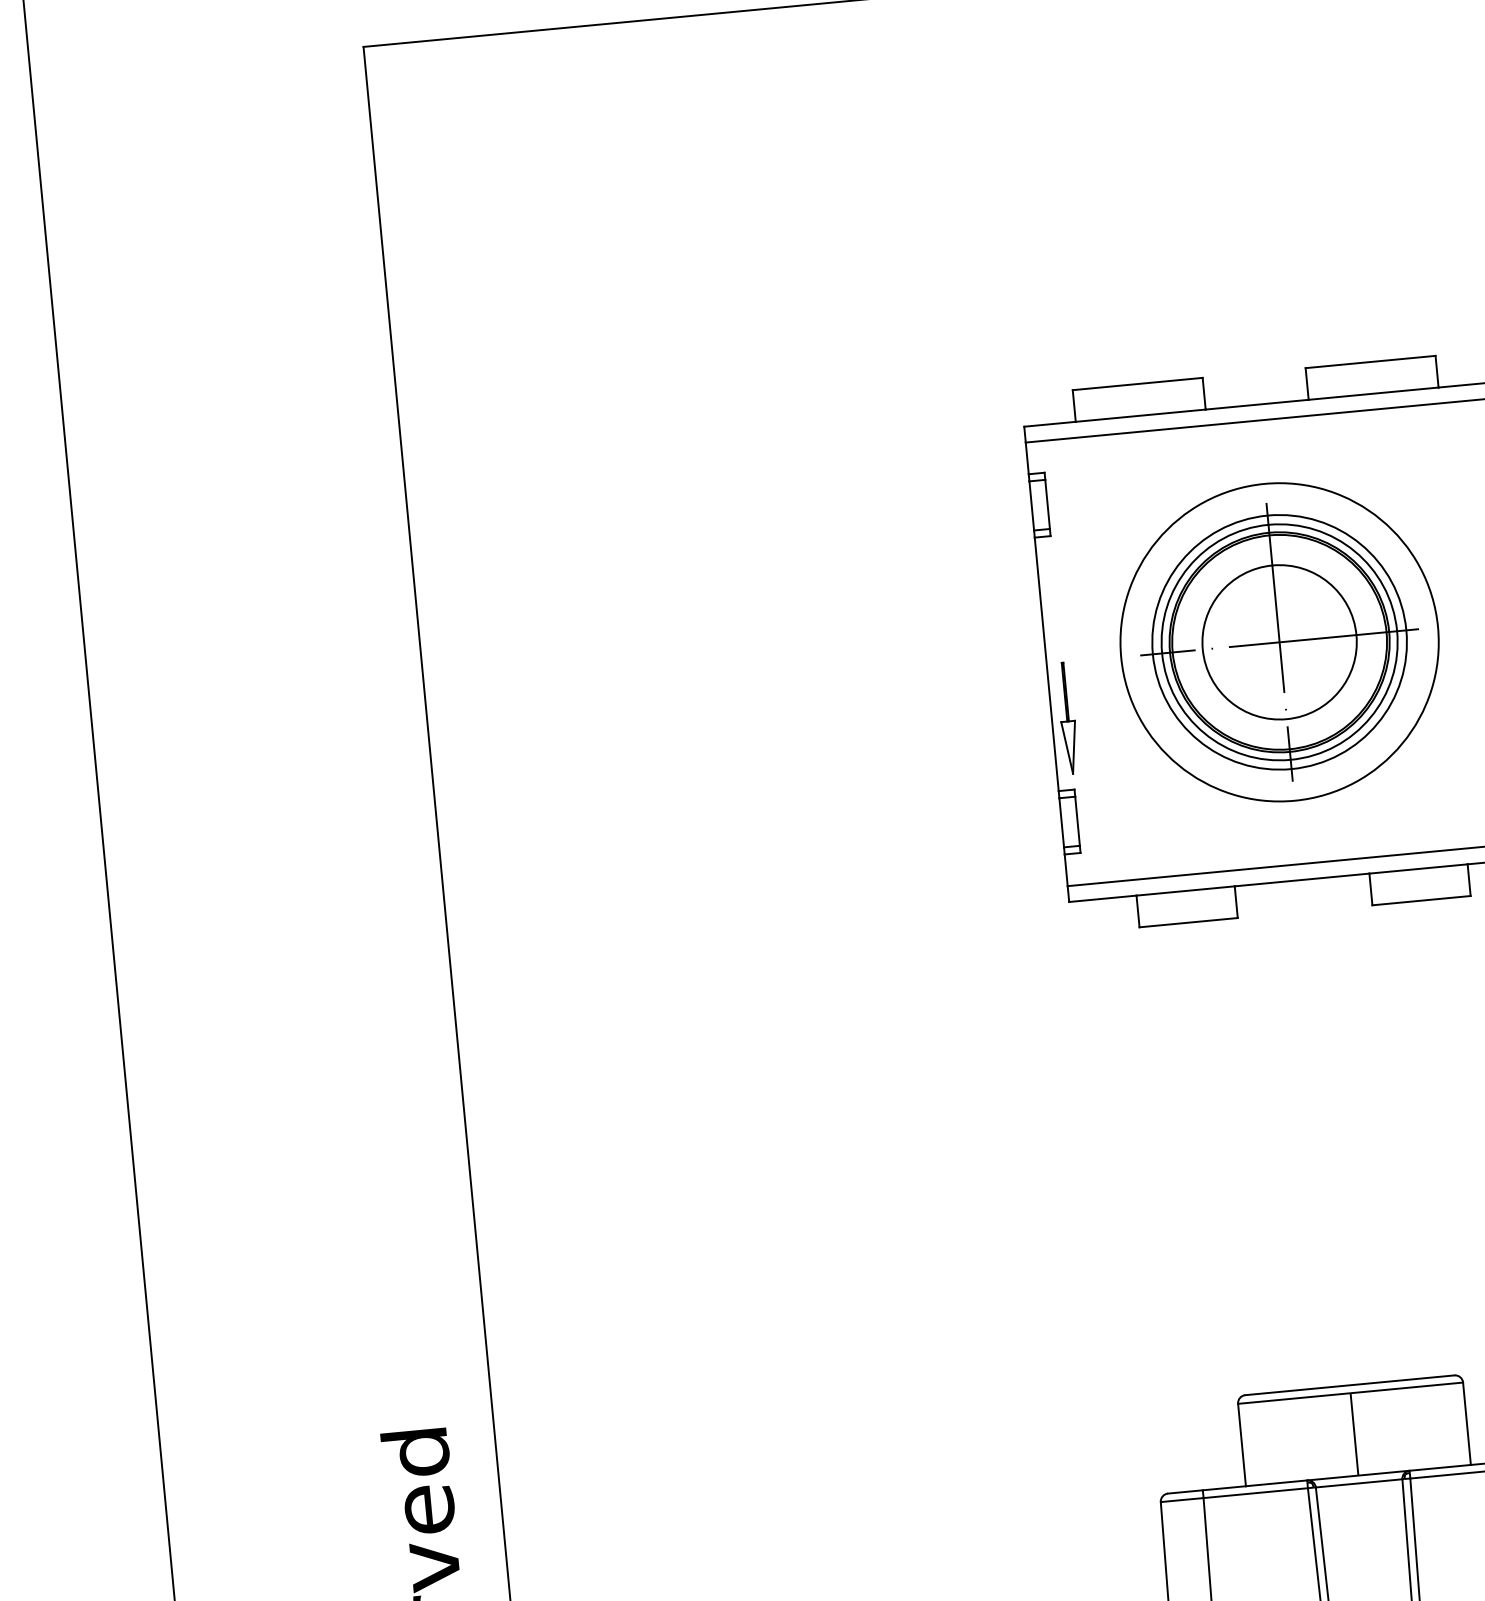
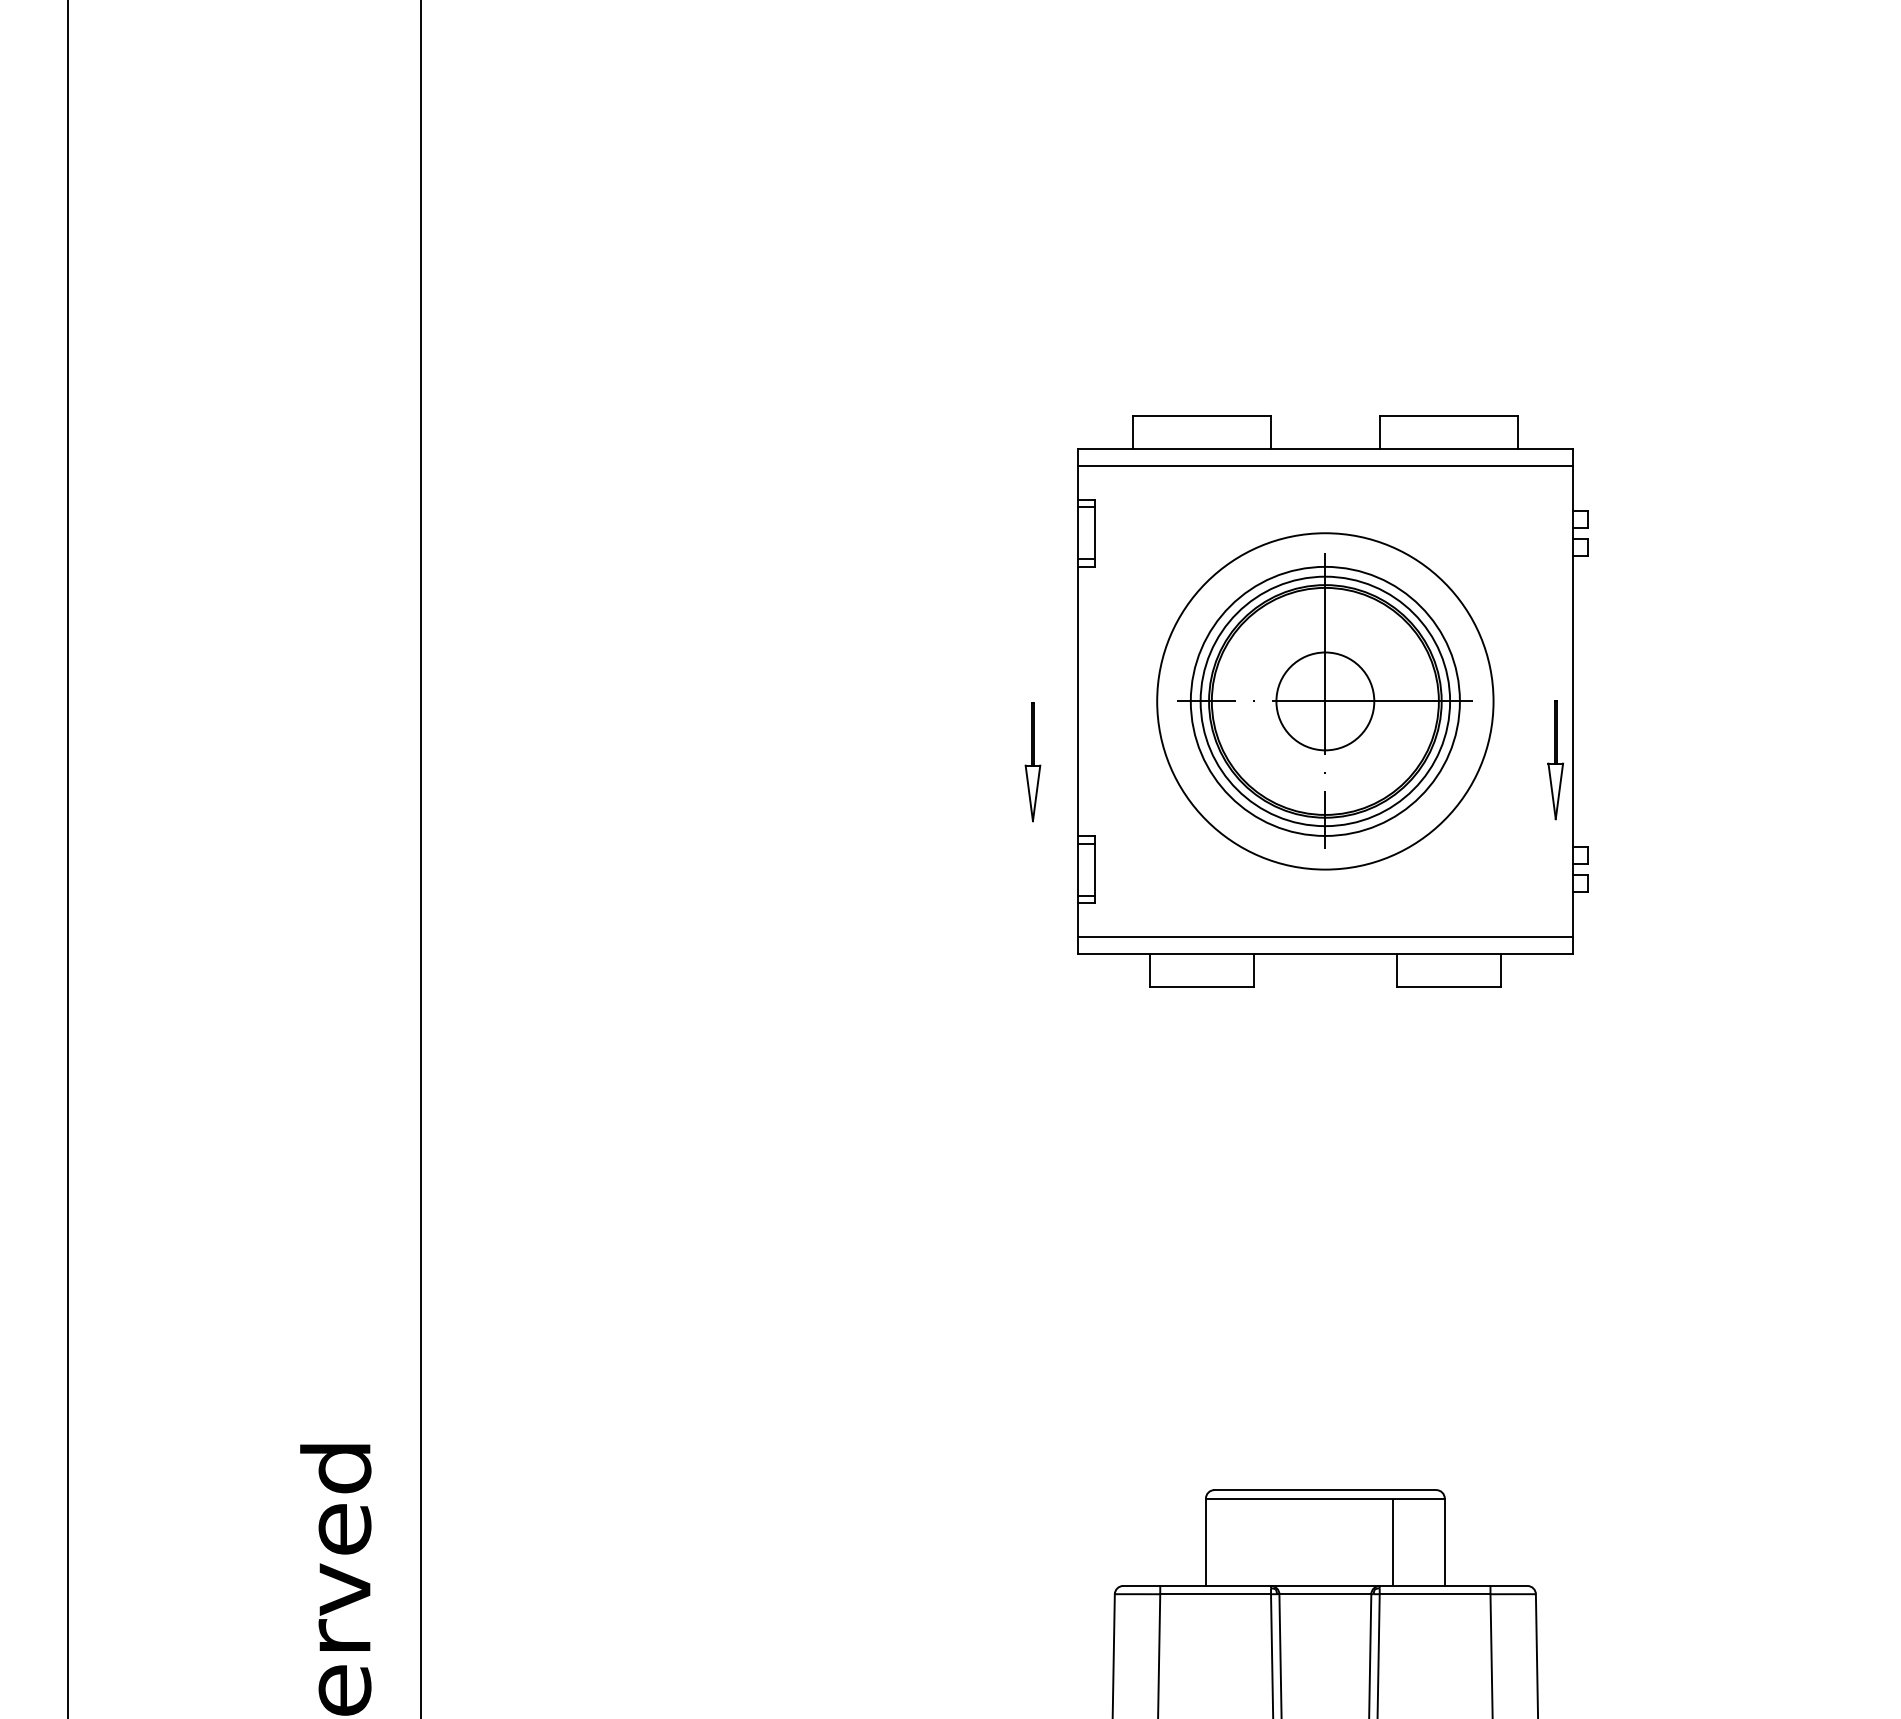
circle: (1278, 641) -> (1324, 700), size x0.6
part: (1067, 718) -> (1032, 762), moved
line: (1354, 1433) -> (1393, 1541), moved

